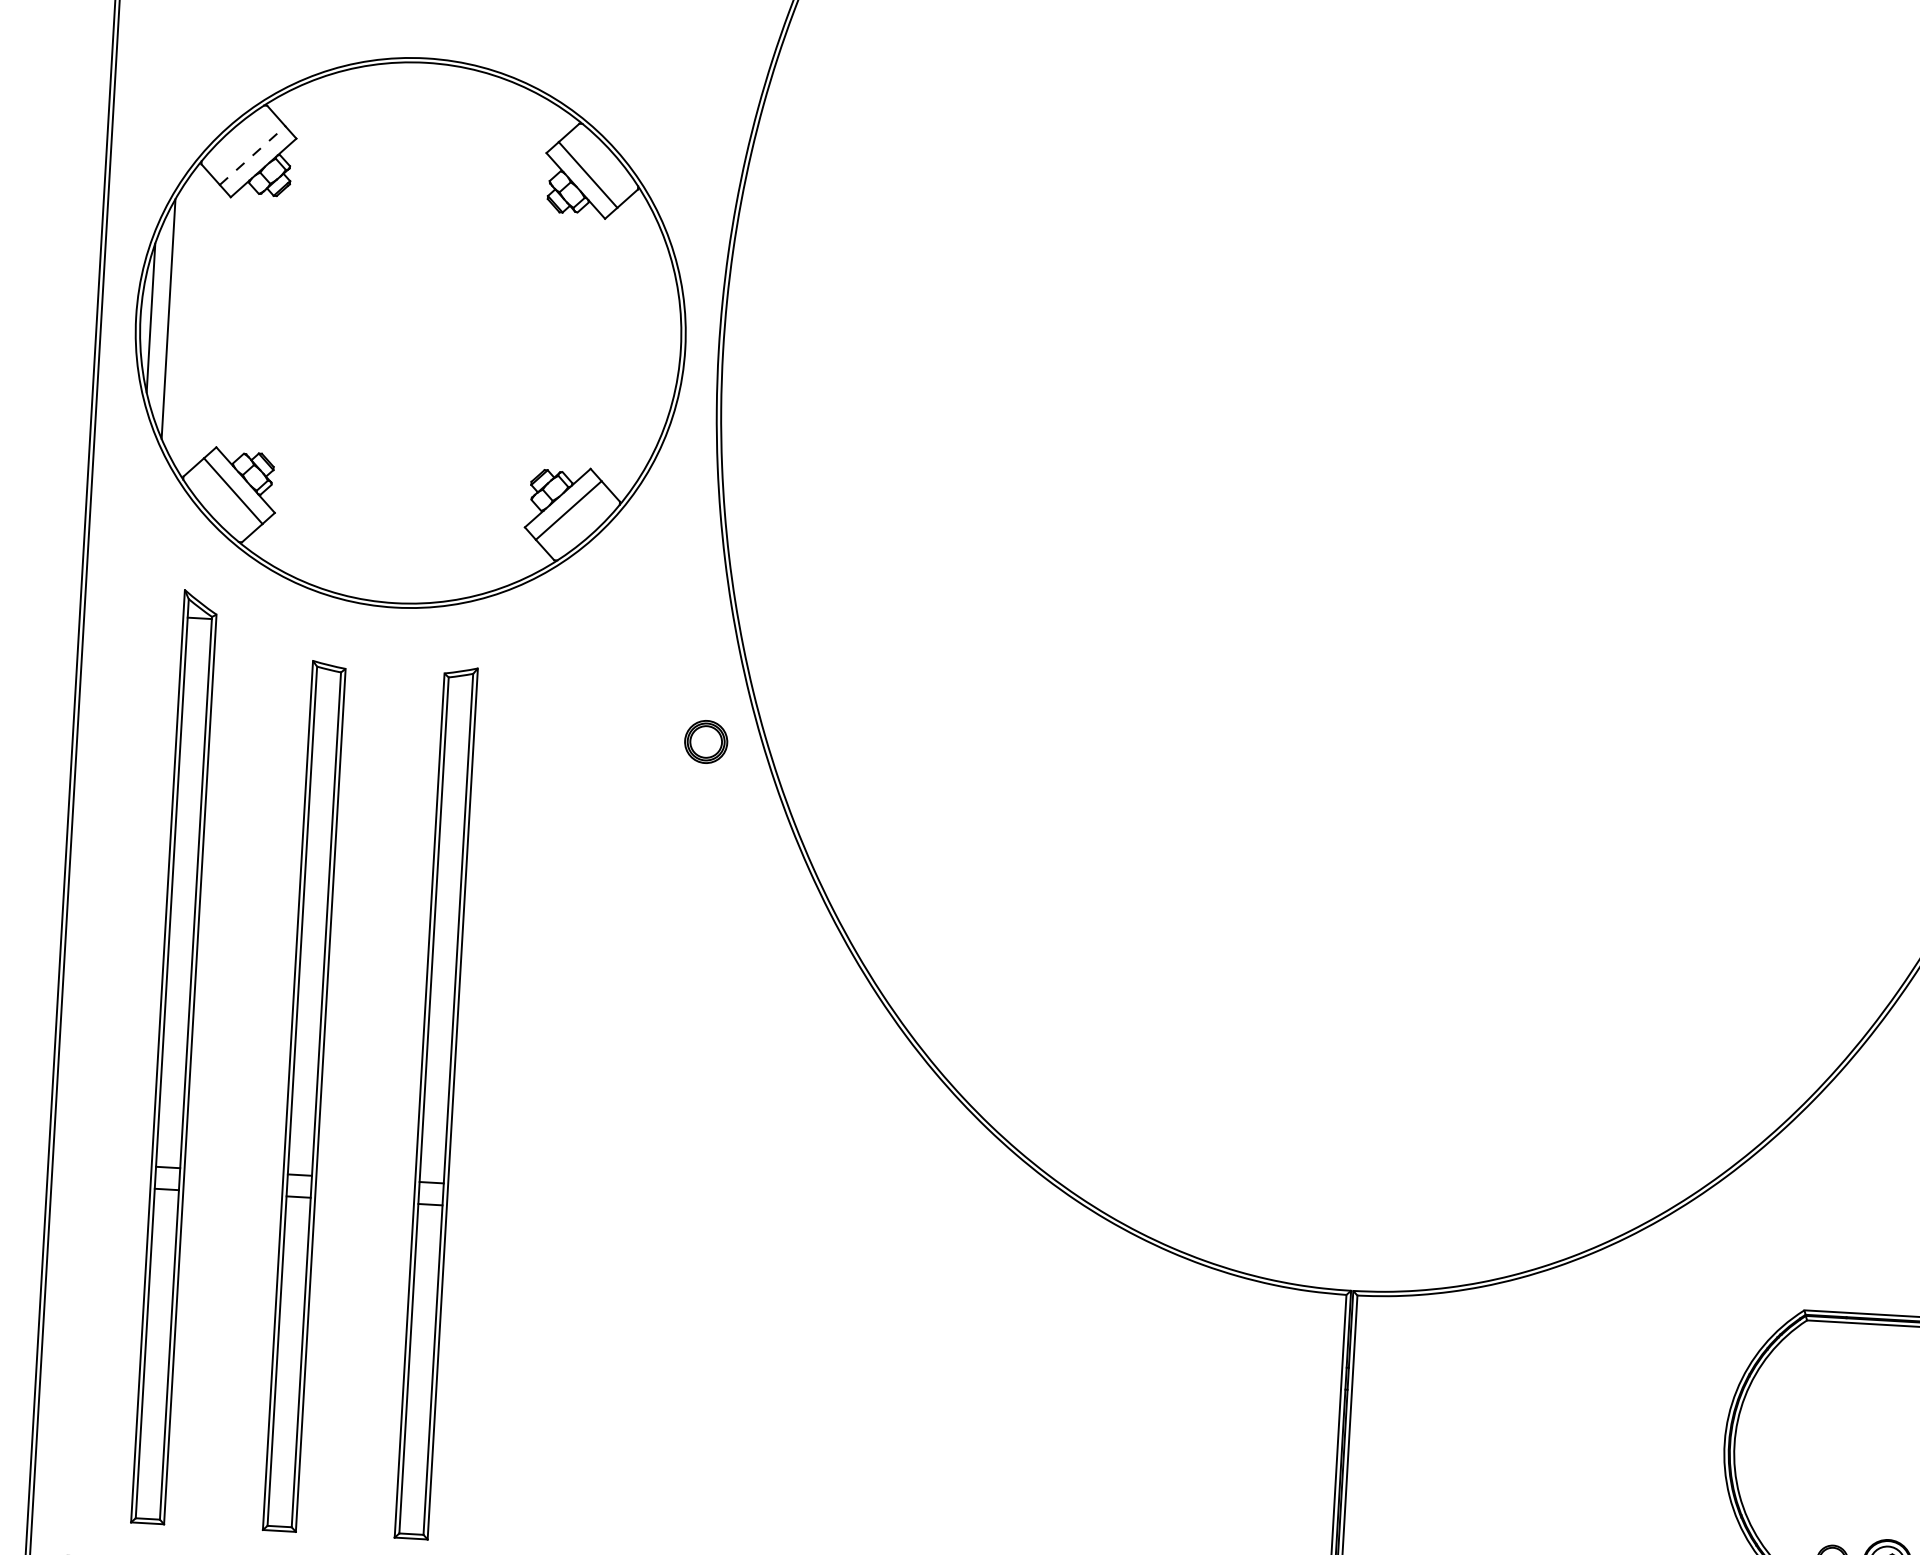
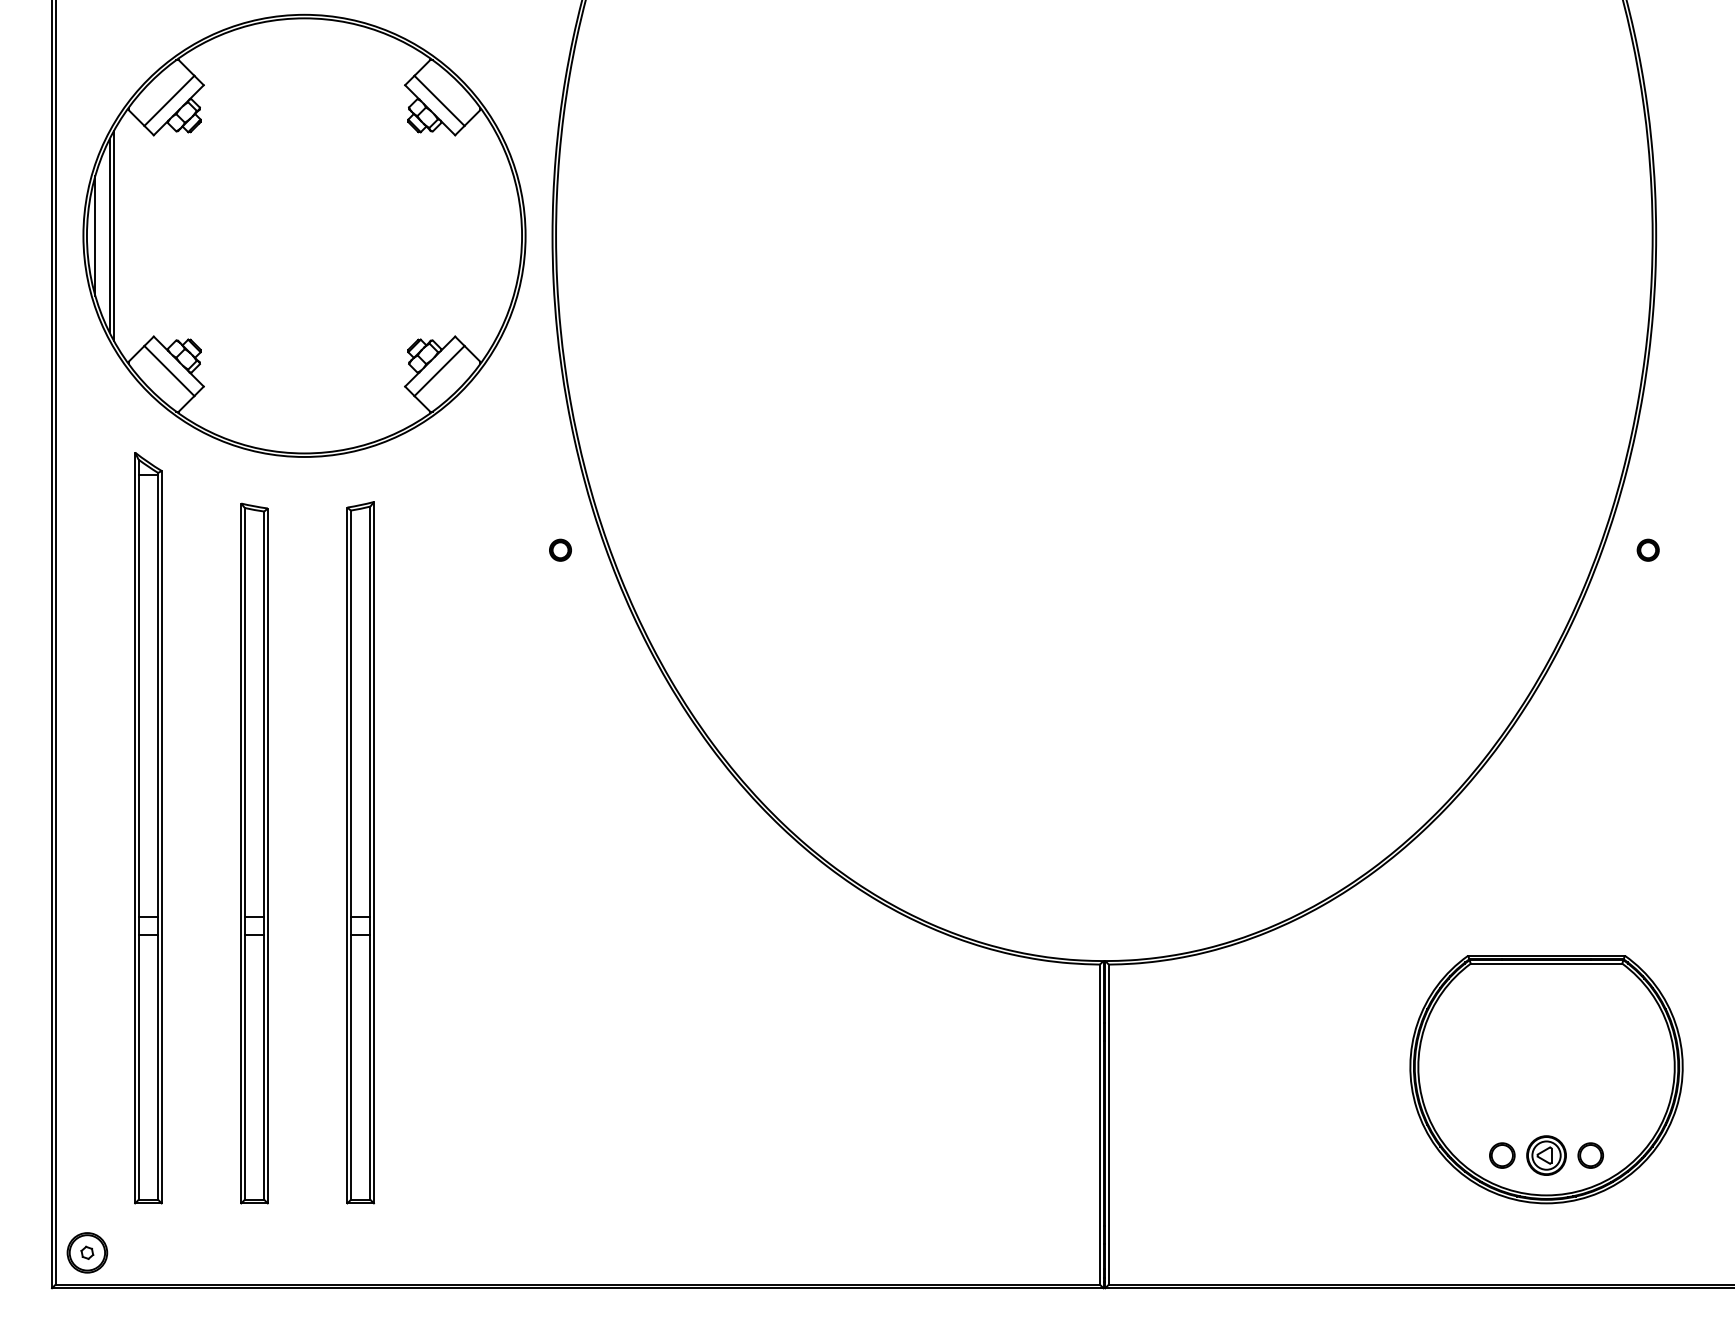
line: (252, 155) -> (169, 100), dashed -> solid
line: (173, 318) -> (113, 235), added
part: (706, 740) -> (560, 549), size x0.62

